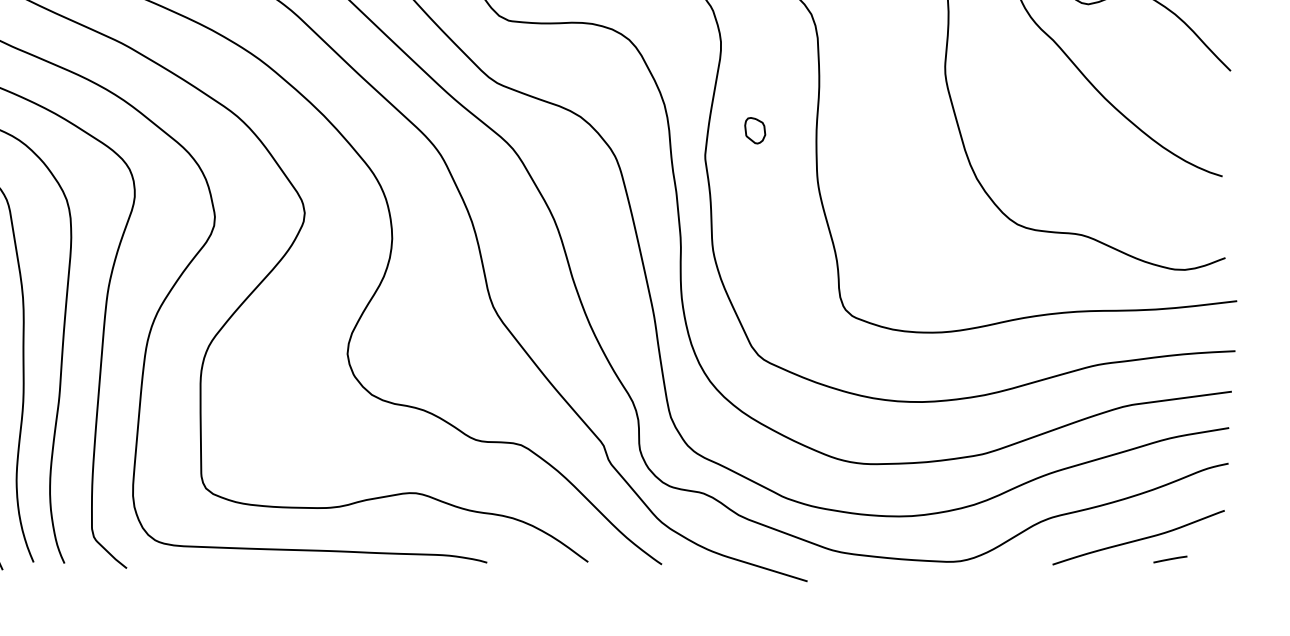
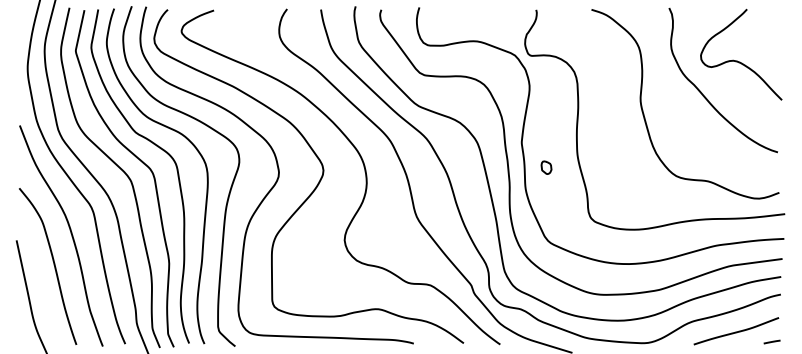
part: (755, 130) -> (546, 167), moved
line: (1169, 558) -> (771, 341), moved

